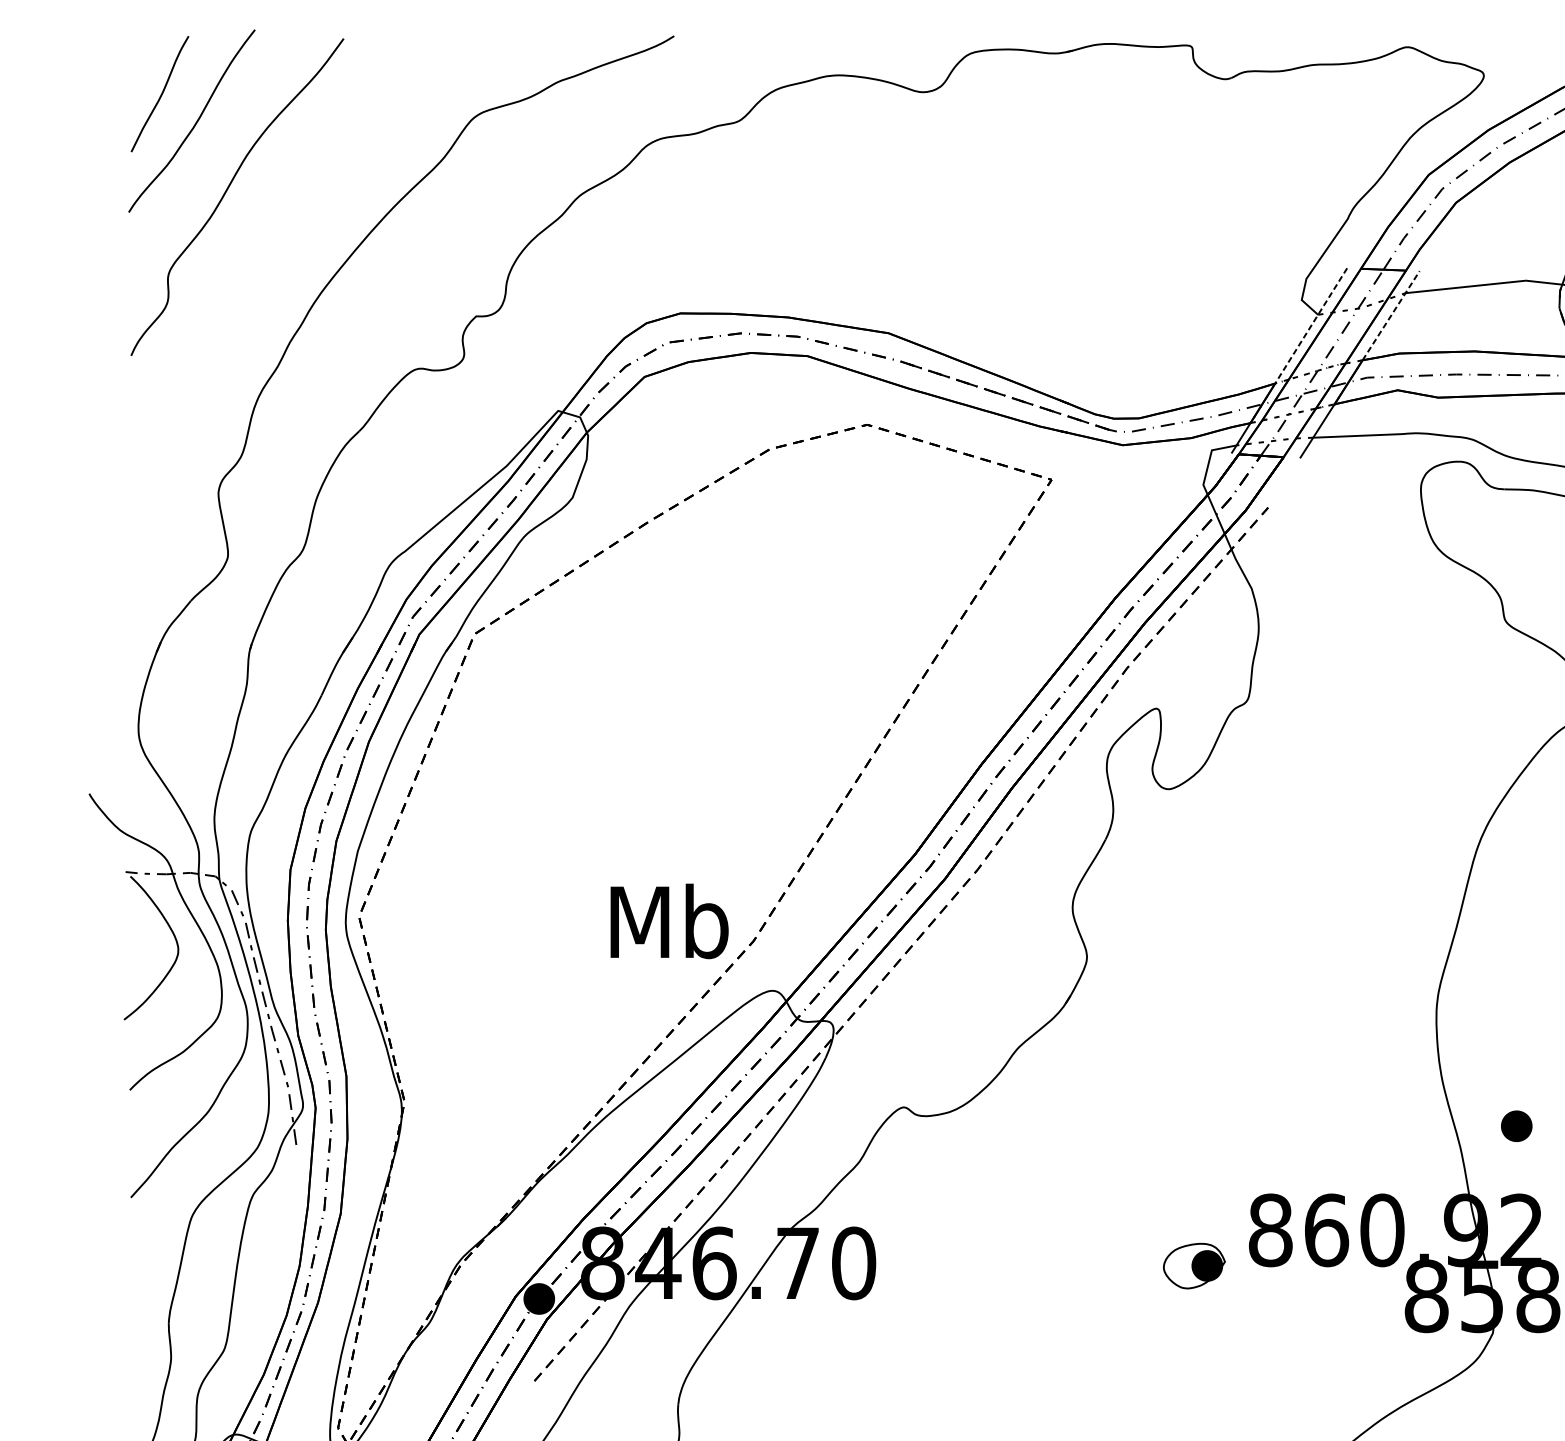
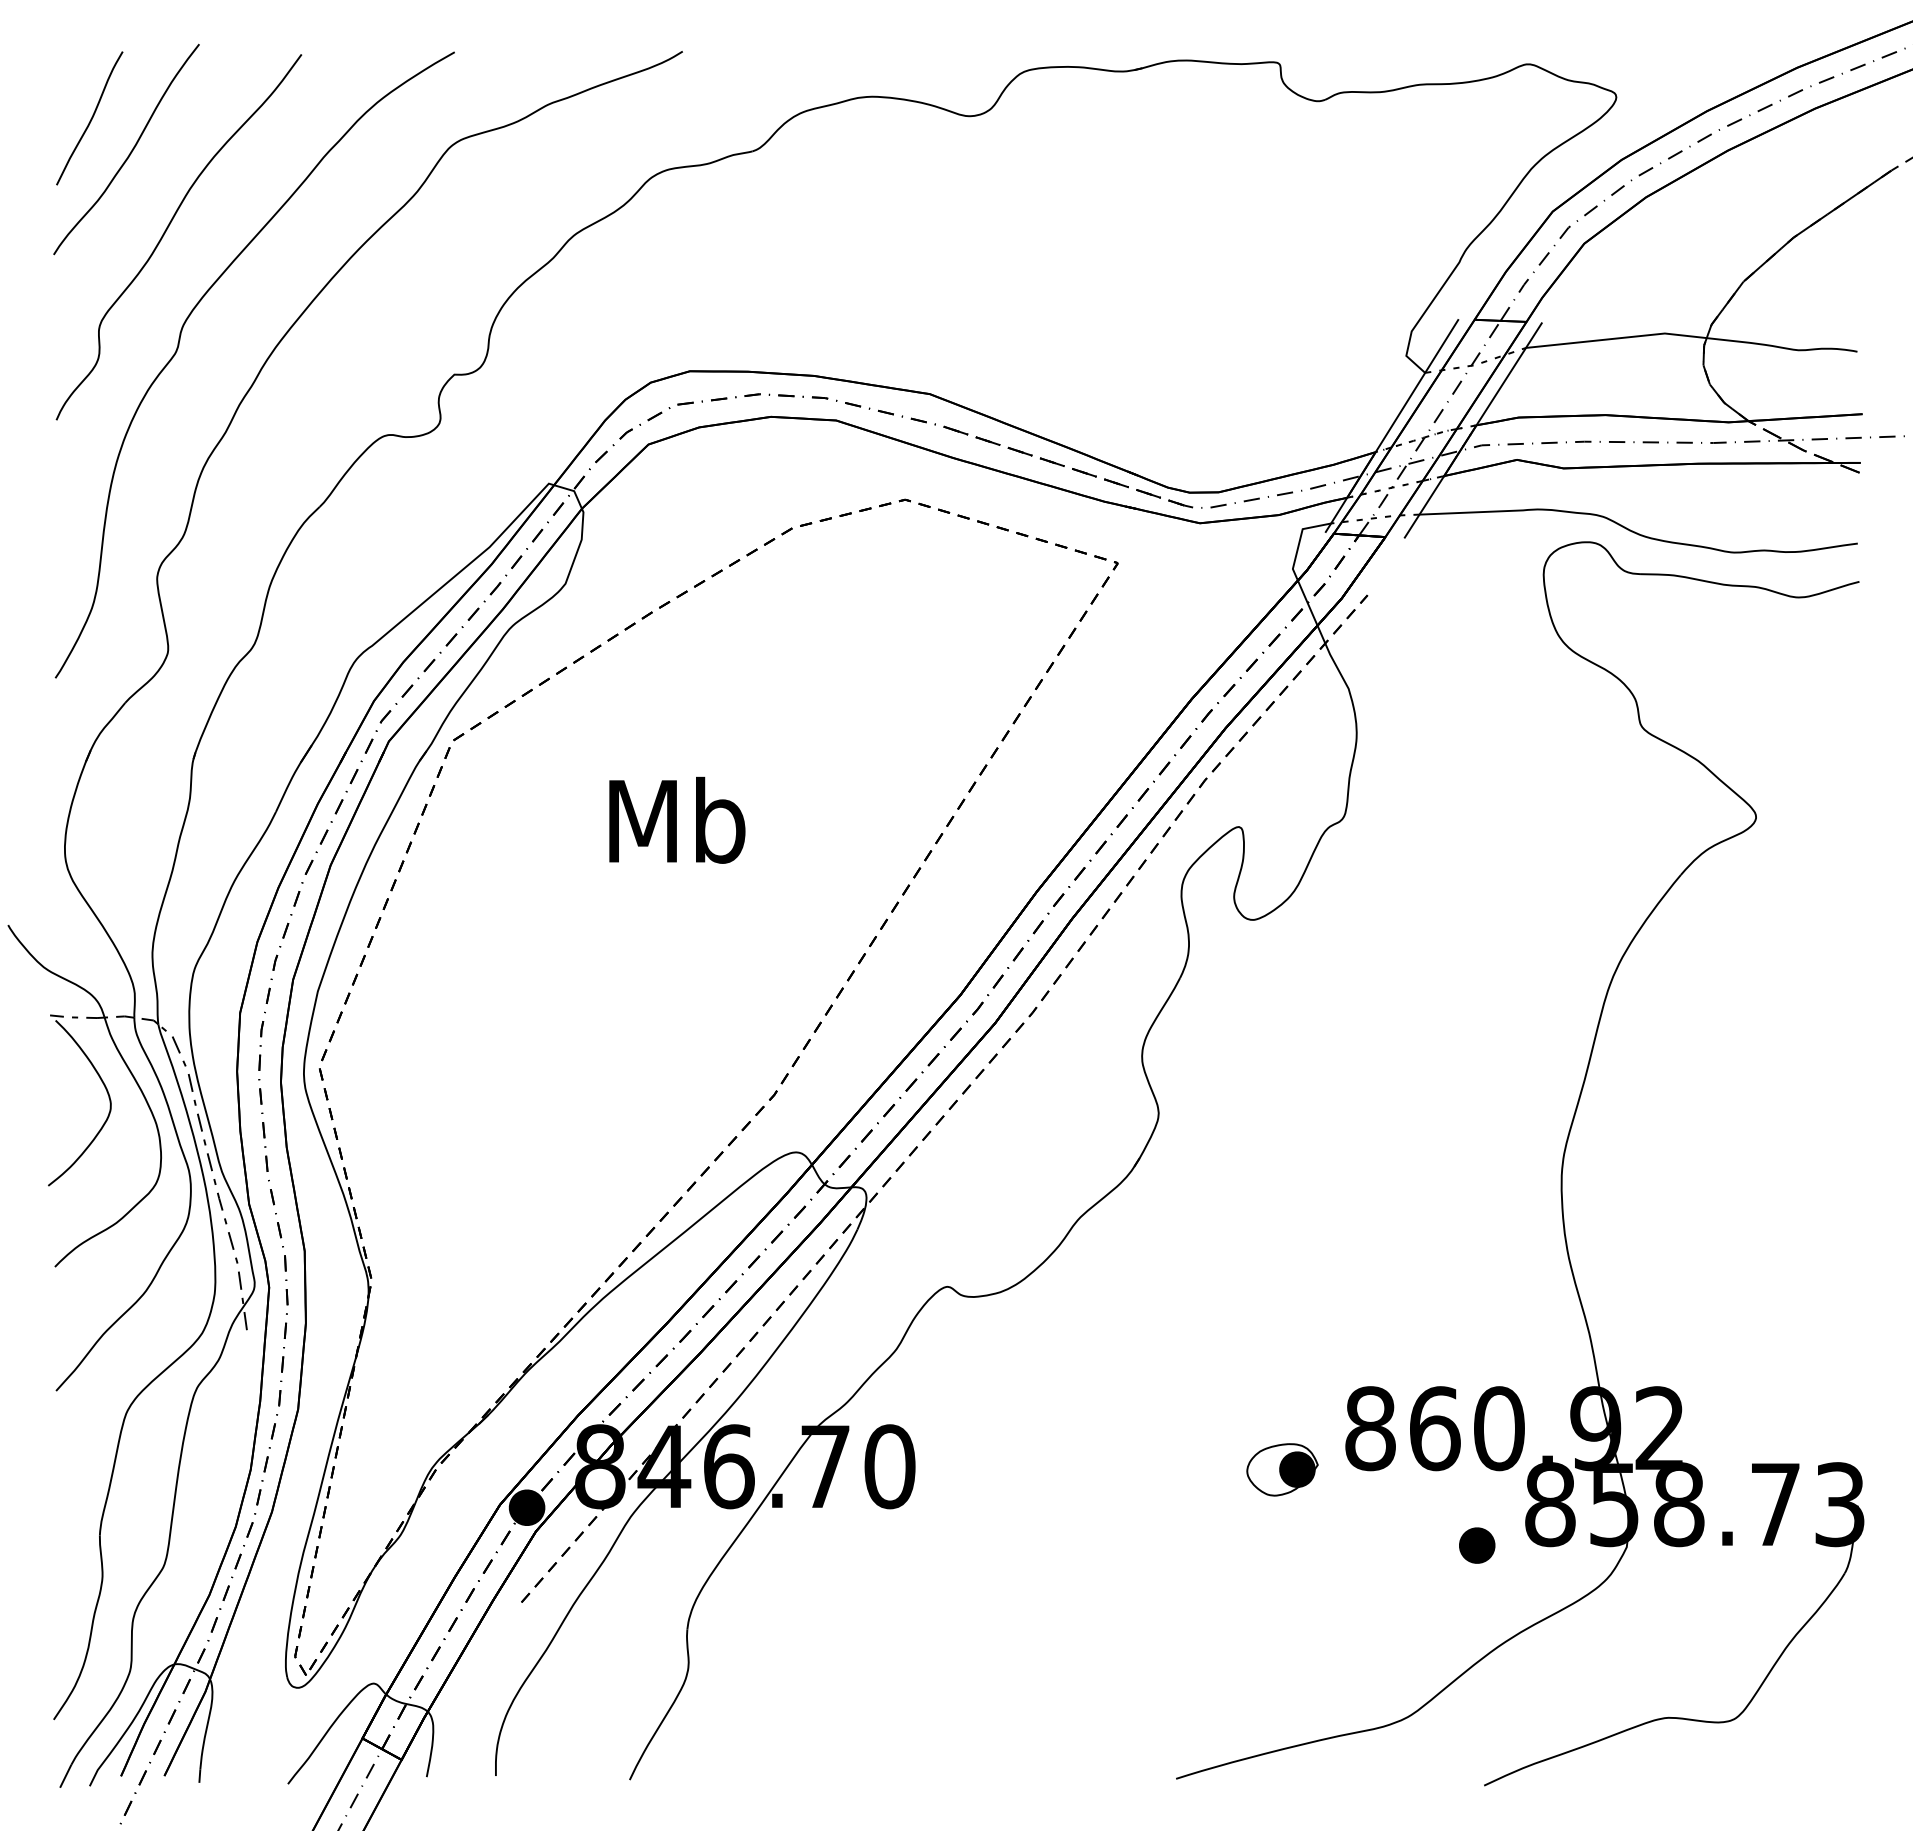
curve: (237, 291) -> (179, 345), added
line: (1391, 315) -> (1509, 373), dashed -> solid
line: (1310, 326) -> (1416, 386), dashed -> solid
text: (669, 920) -> (677, 819), moved
part: (1516, 1126) -> (1477, 1545), moved

